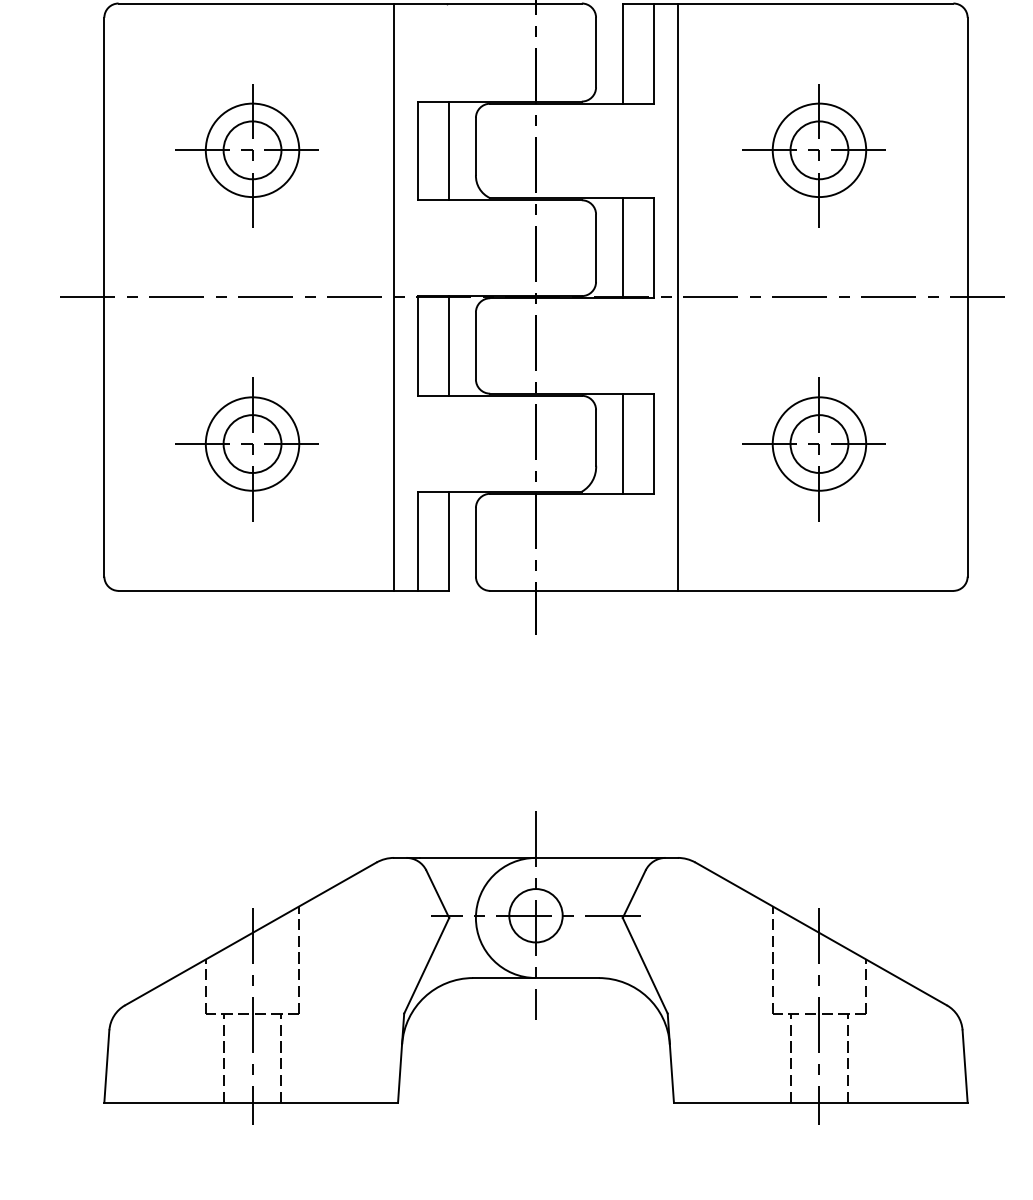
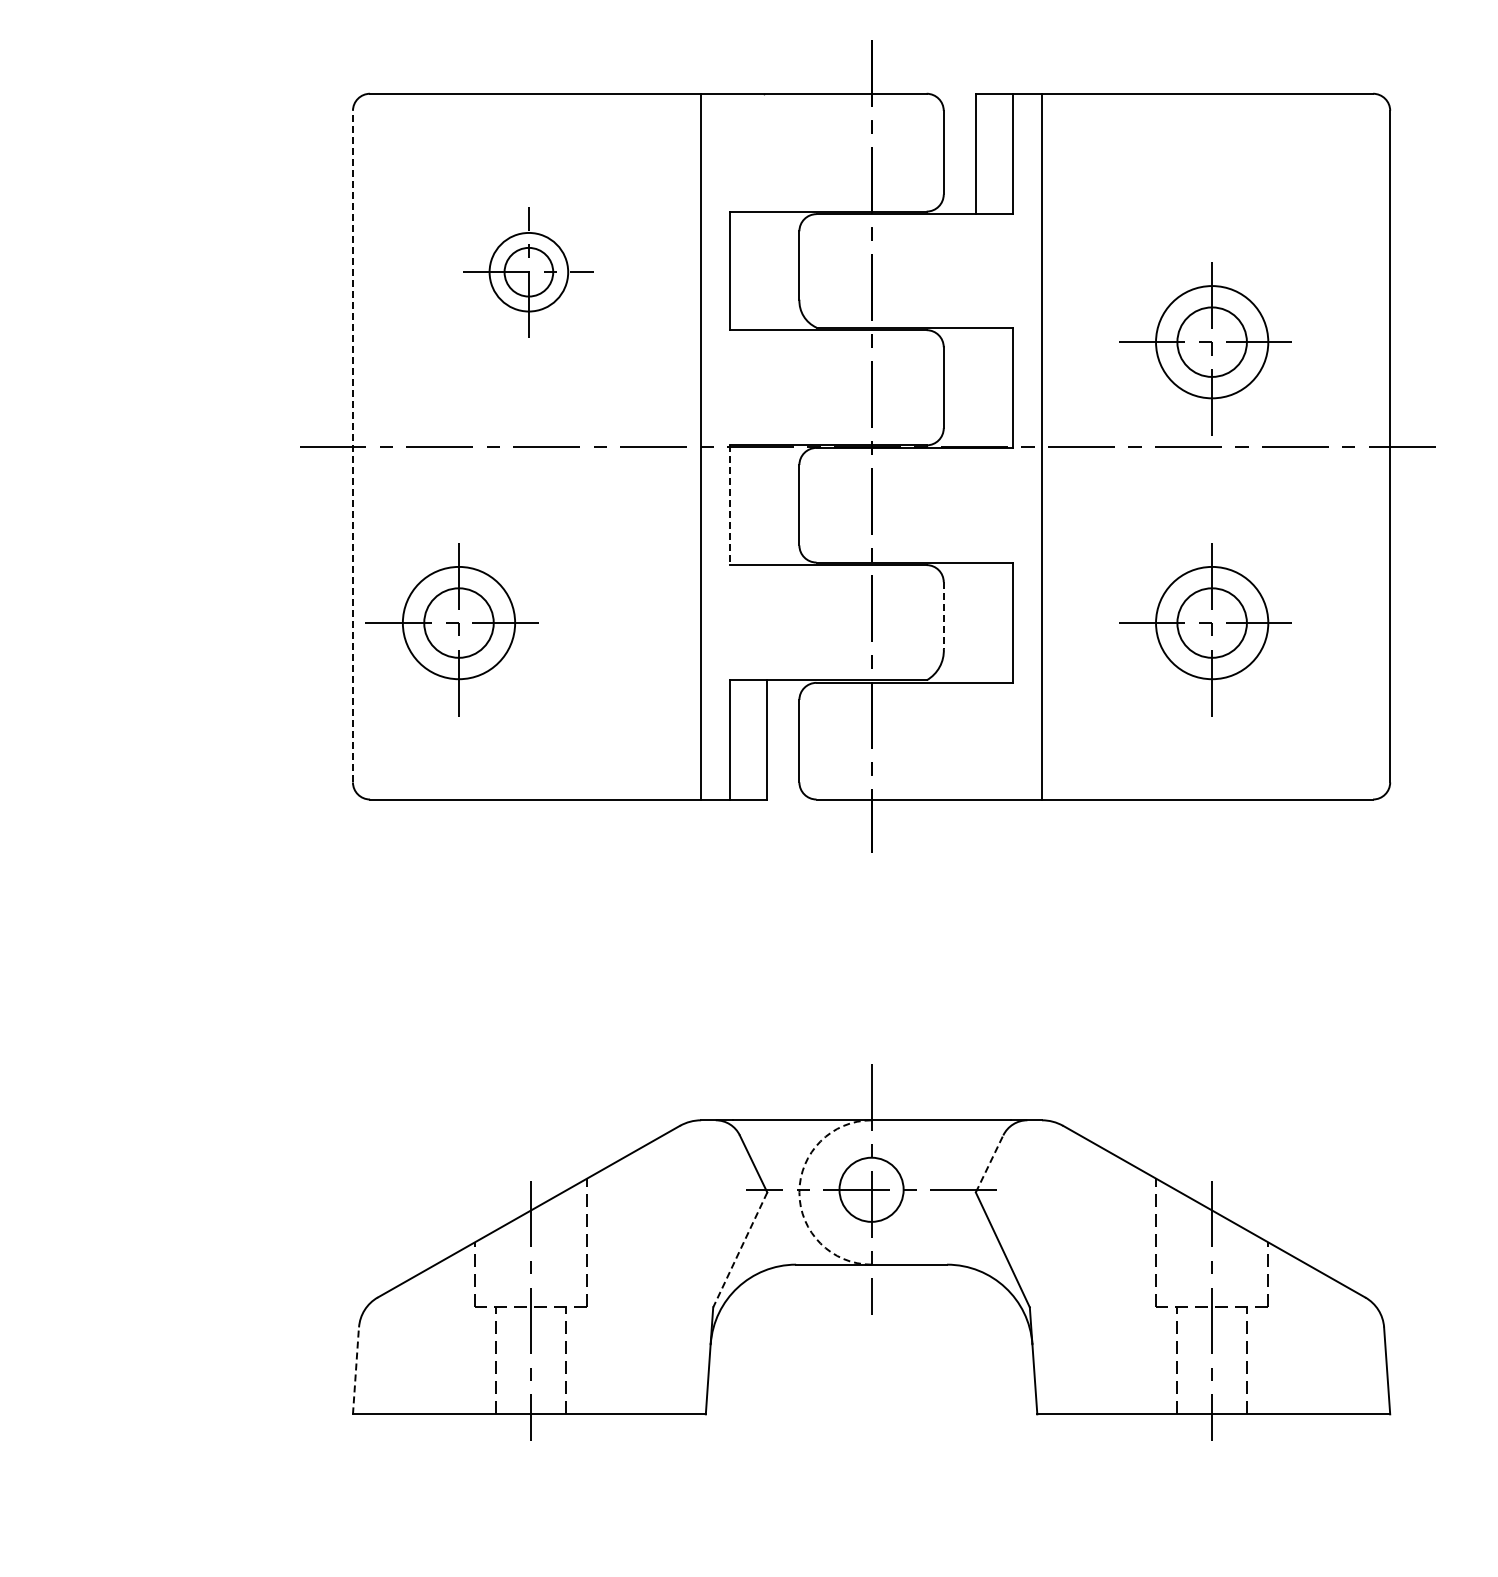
line: (449, 150) -> (767, 270), removed
part: (246, 155) -> (523, 276), size x0.7
part: (813, 155) -> (1205, 348), moved
line: (622, 247) -> (975, 387), removed
line: (103, 297) -> (352, 446), solid -> dashed
line: (418, 346) -> (730, 505), solid -> dashed
line: (449, 346) -> (767, 505), removed
line: (595, 438) -> (943, 616), solid -> dashed
line: (622, 443) -> (975, 622), removed
part: (246, 449) -> (451, 629), moved
line: (634, 893) -> (989, 1163), solid -> dashed
arc: (476, 917) -> (799, 1192), solid -> dashed
line: (426, 965) -> (740, 1249), solid -> dashed
line: (106, 1066) -> (355, 1370), solid -> dashed

